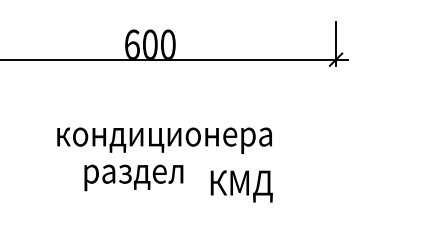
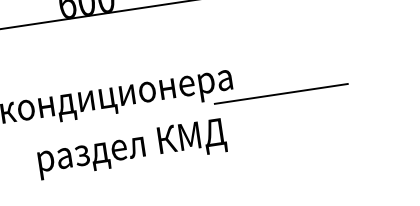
line: (314, 157) -> (280, 94), added
text: (133, 177) -> (91, 157), moved
text: (241, 186) -> (192, 139), moved

